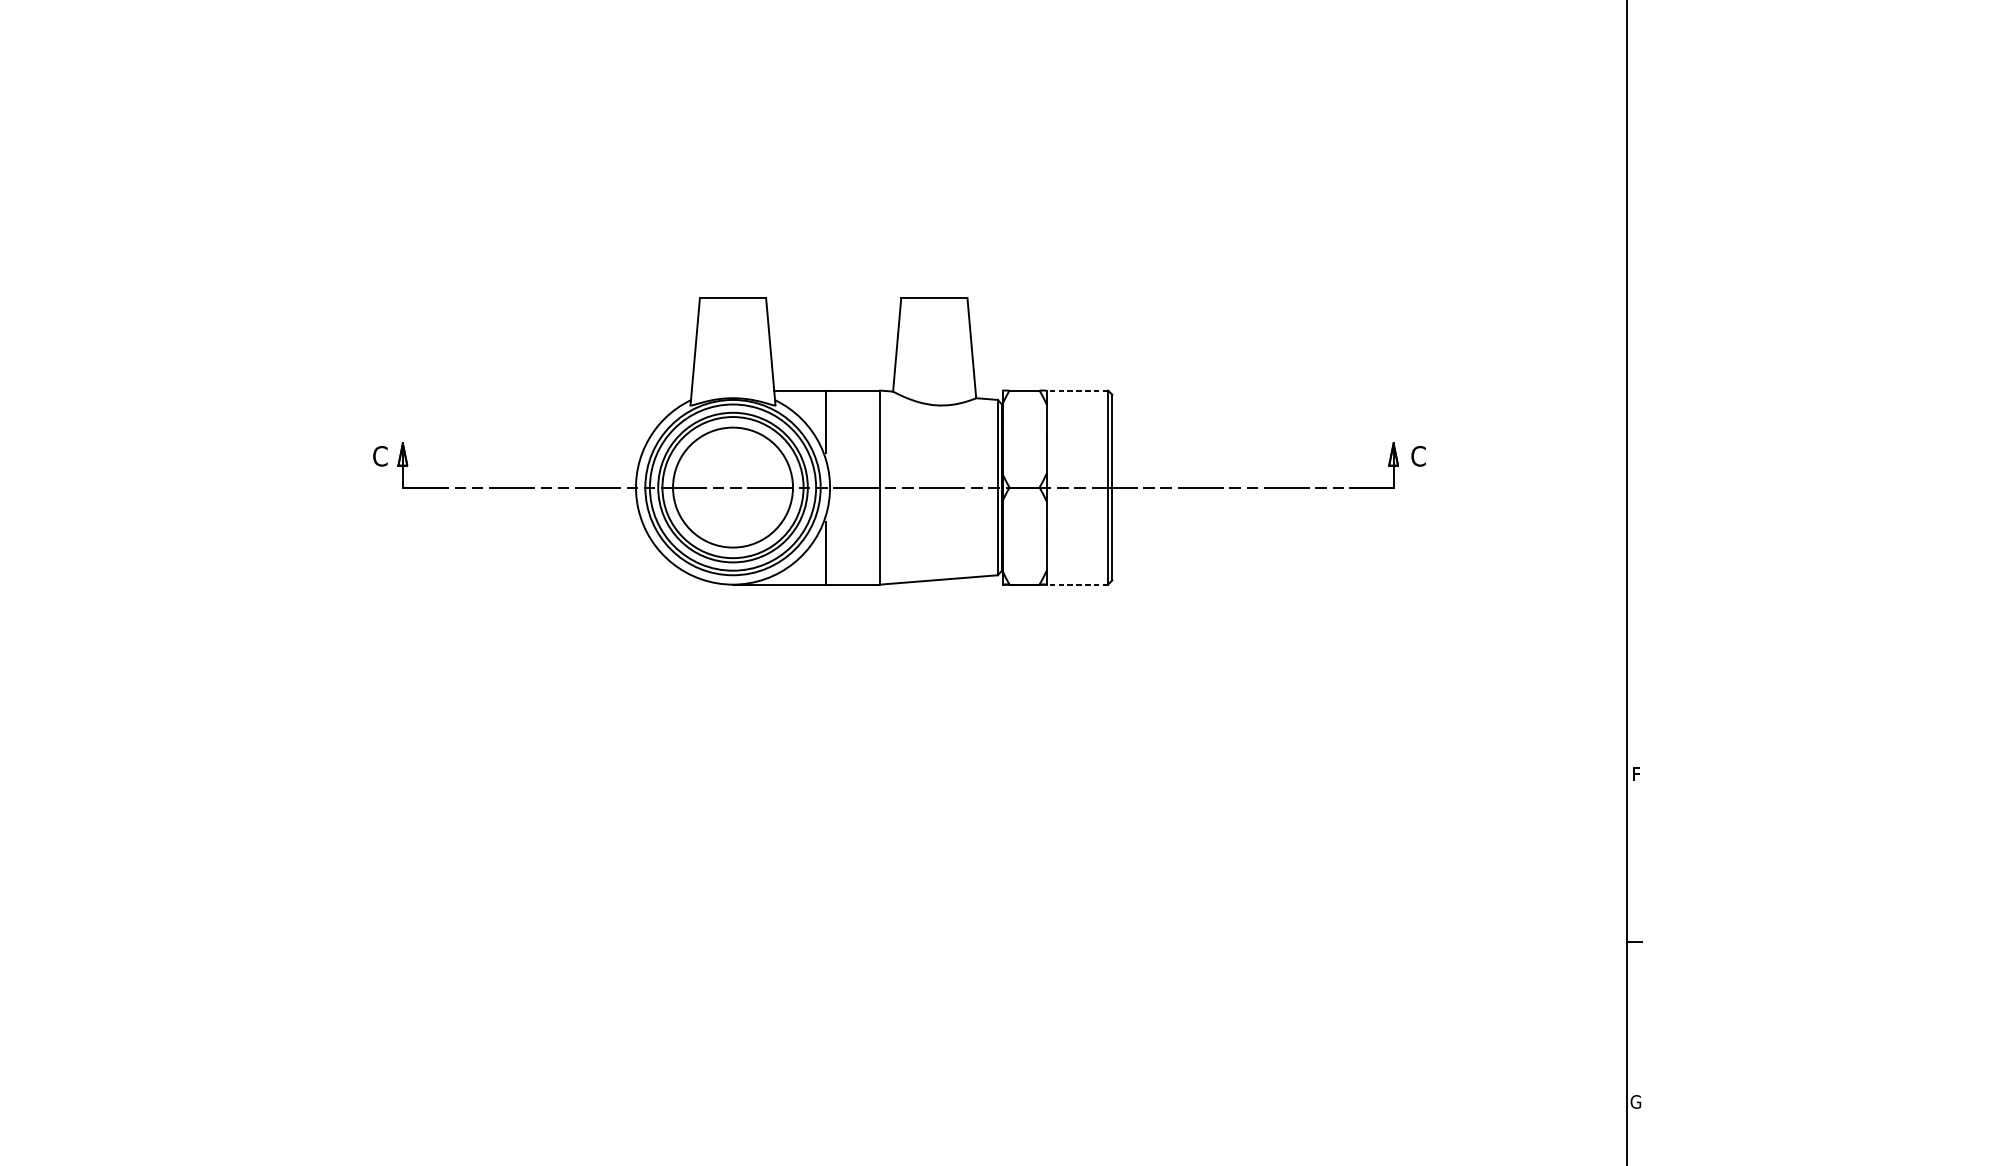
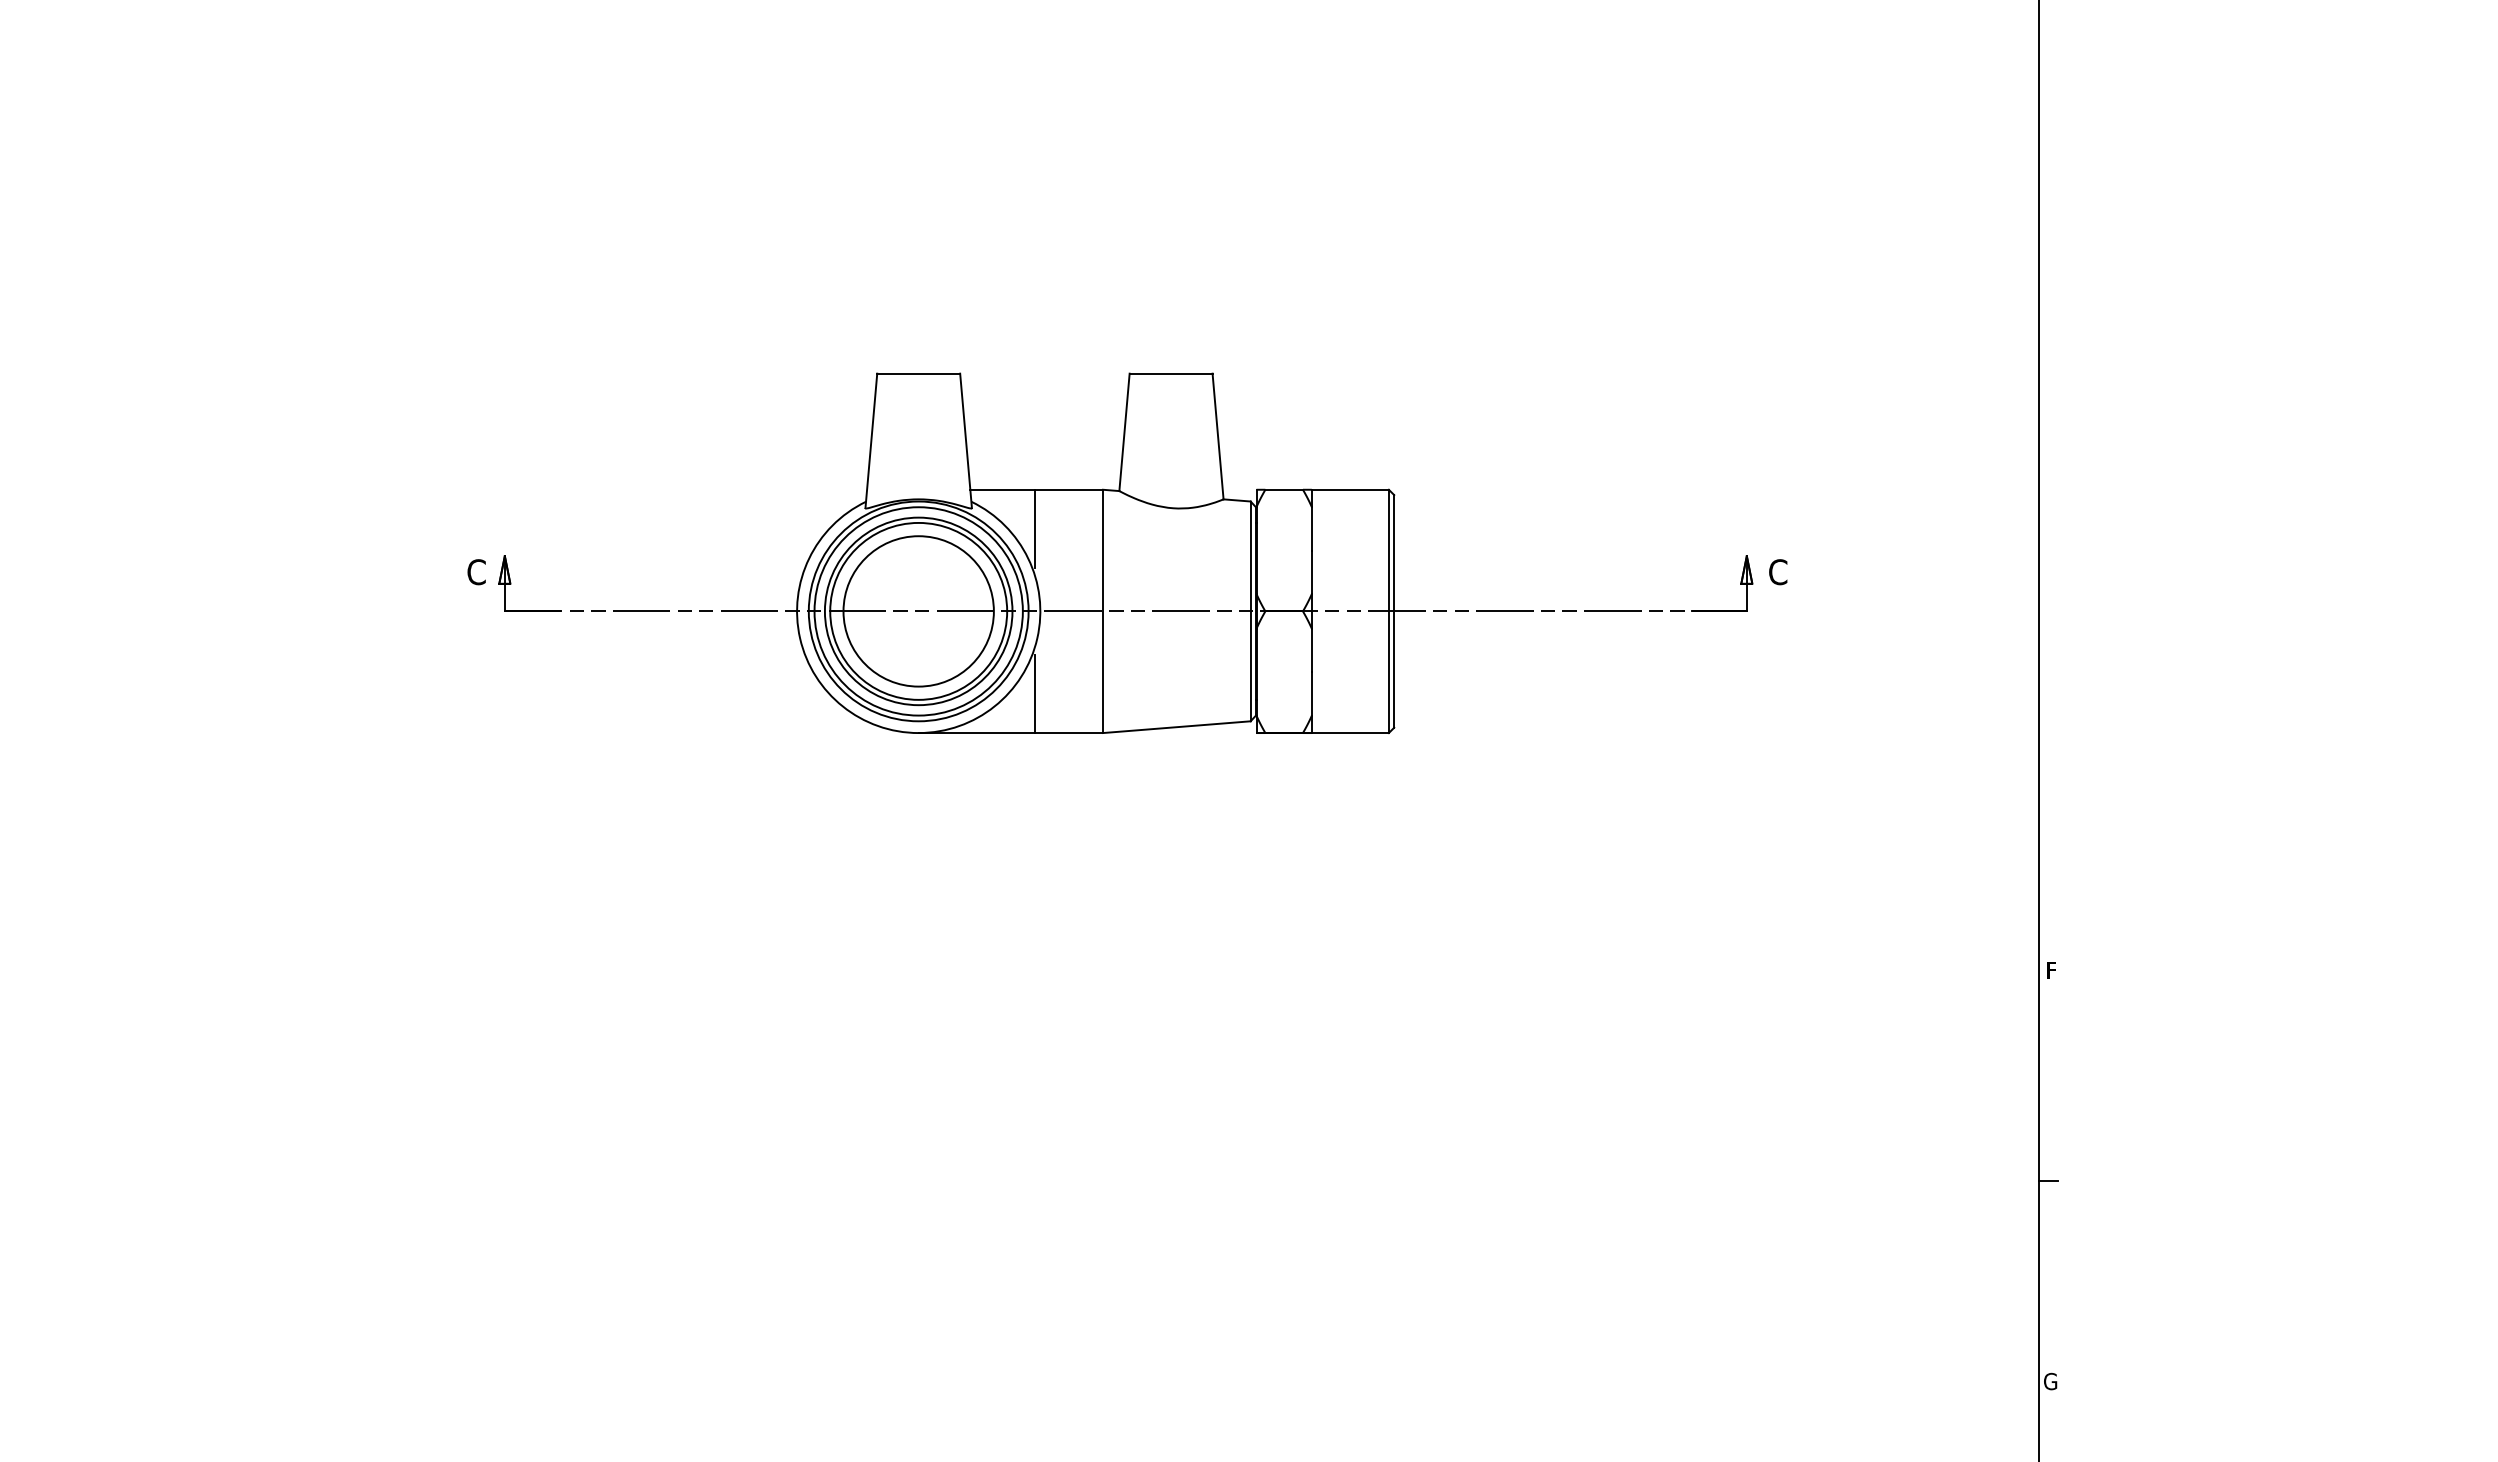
line: (1077, 390) -> (1350, 489), dashed -> solid
line: (1077, 584) -> (1350, 733), dashed -> solid

